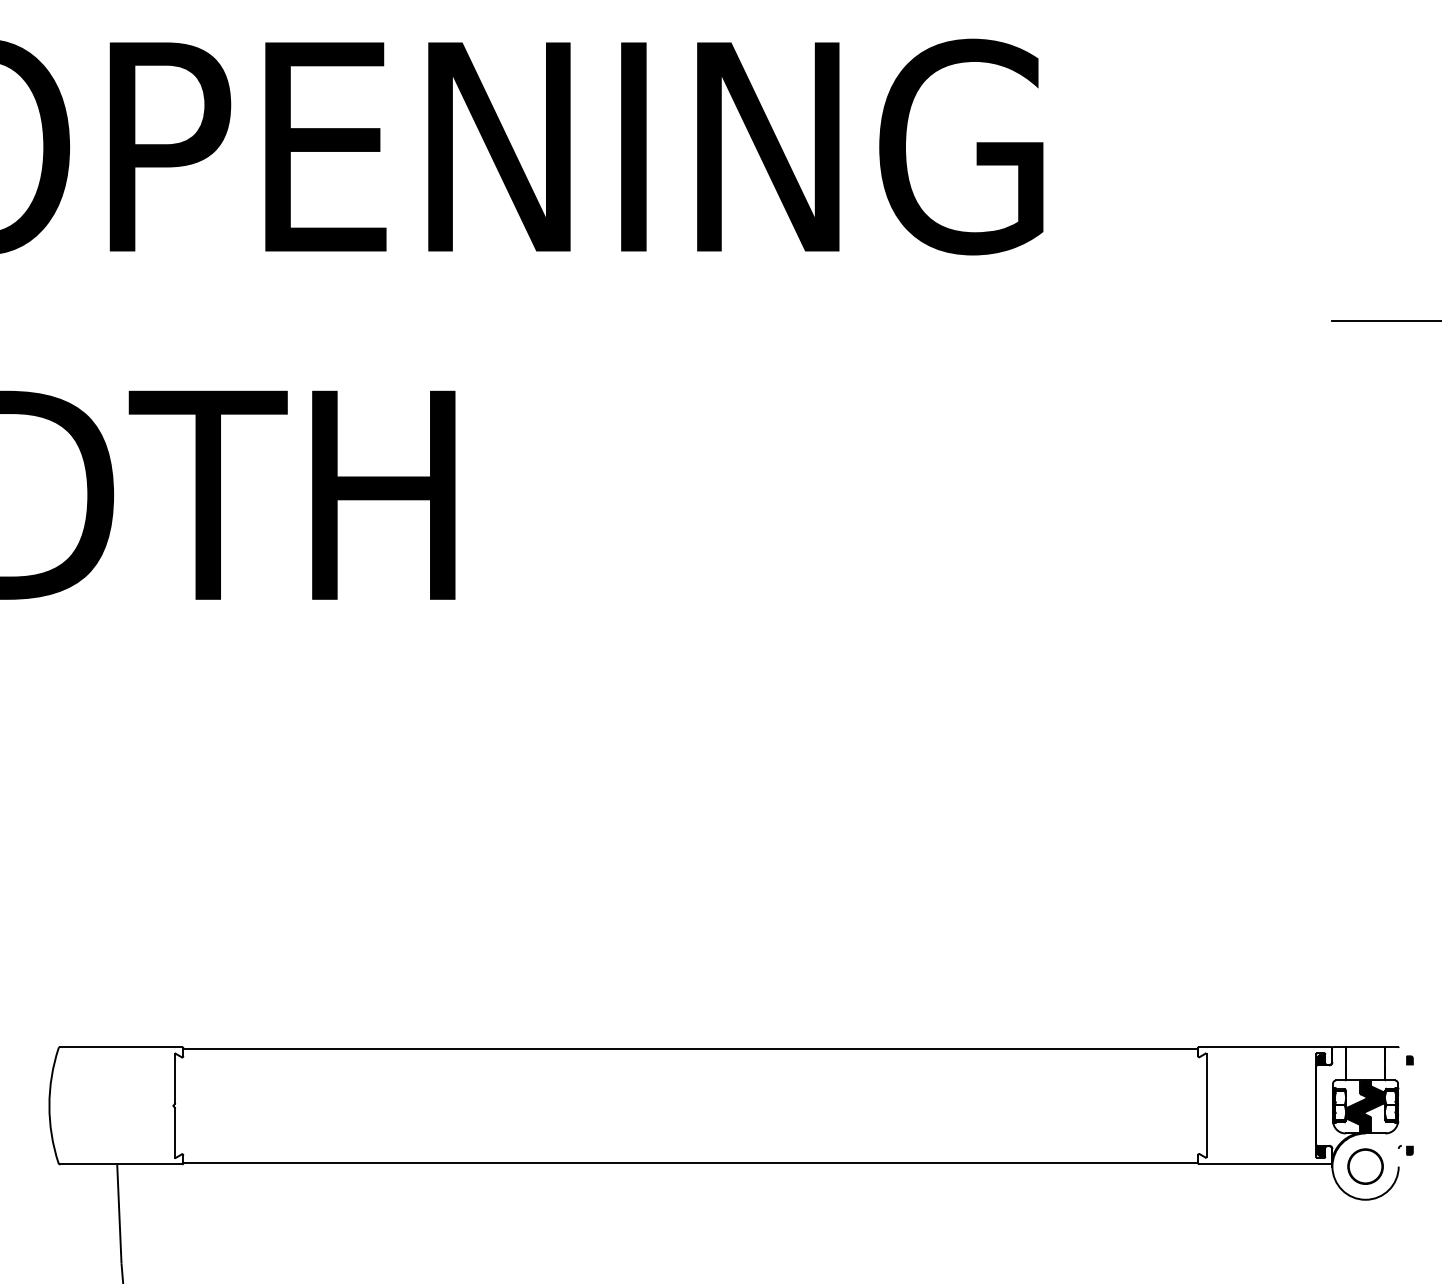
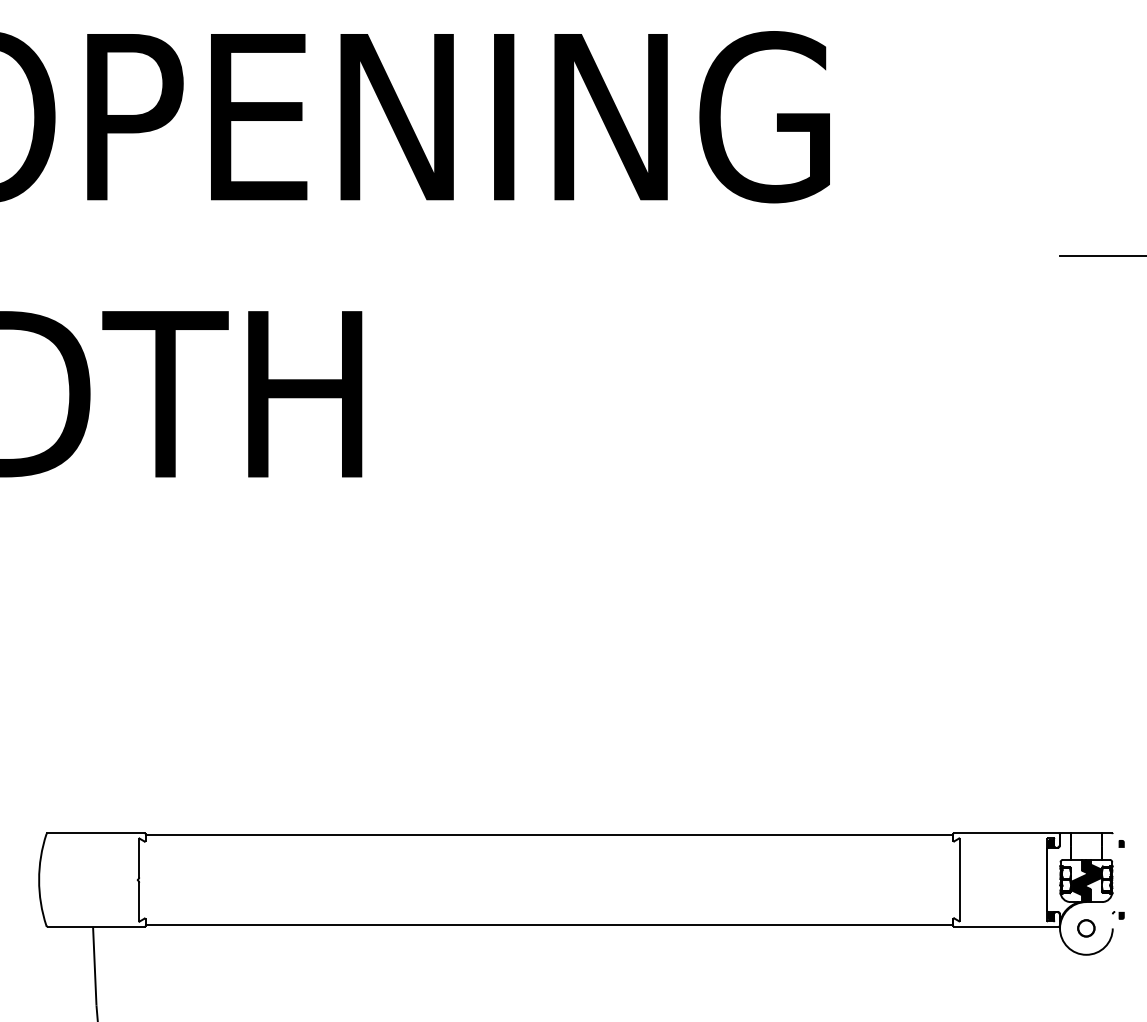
circle: (1365, 1166) -> (1086, 928), size x0.6

